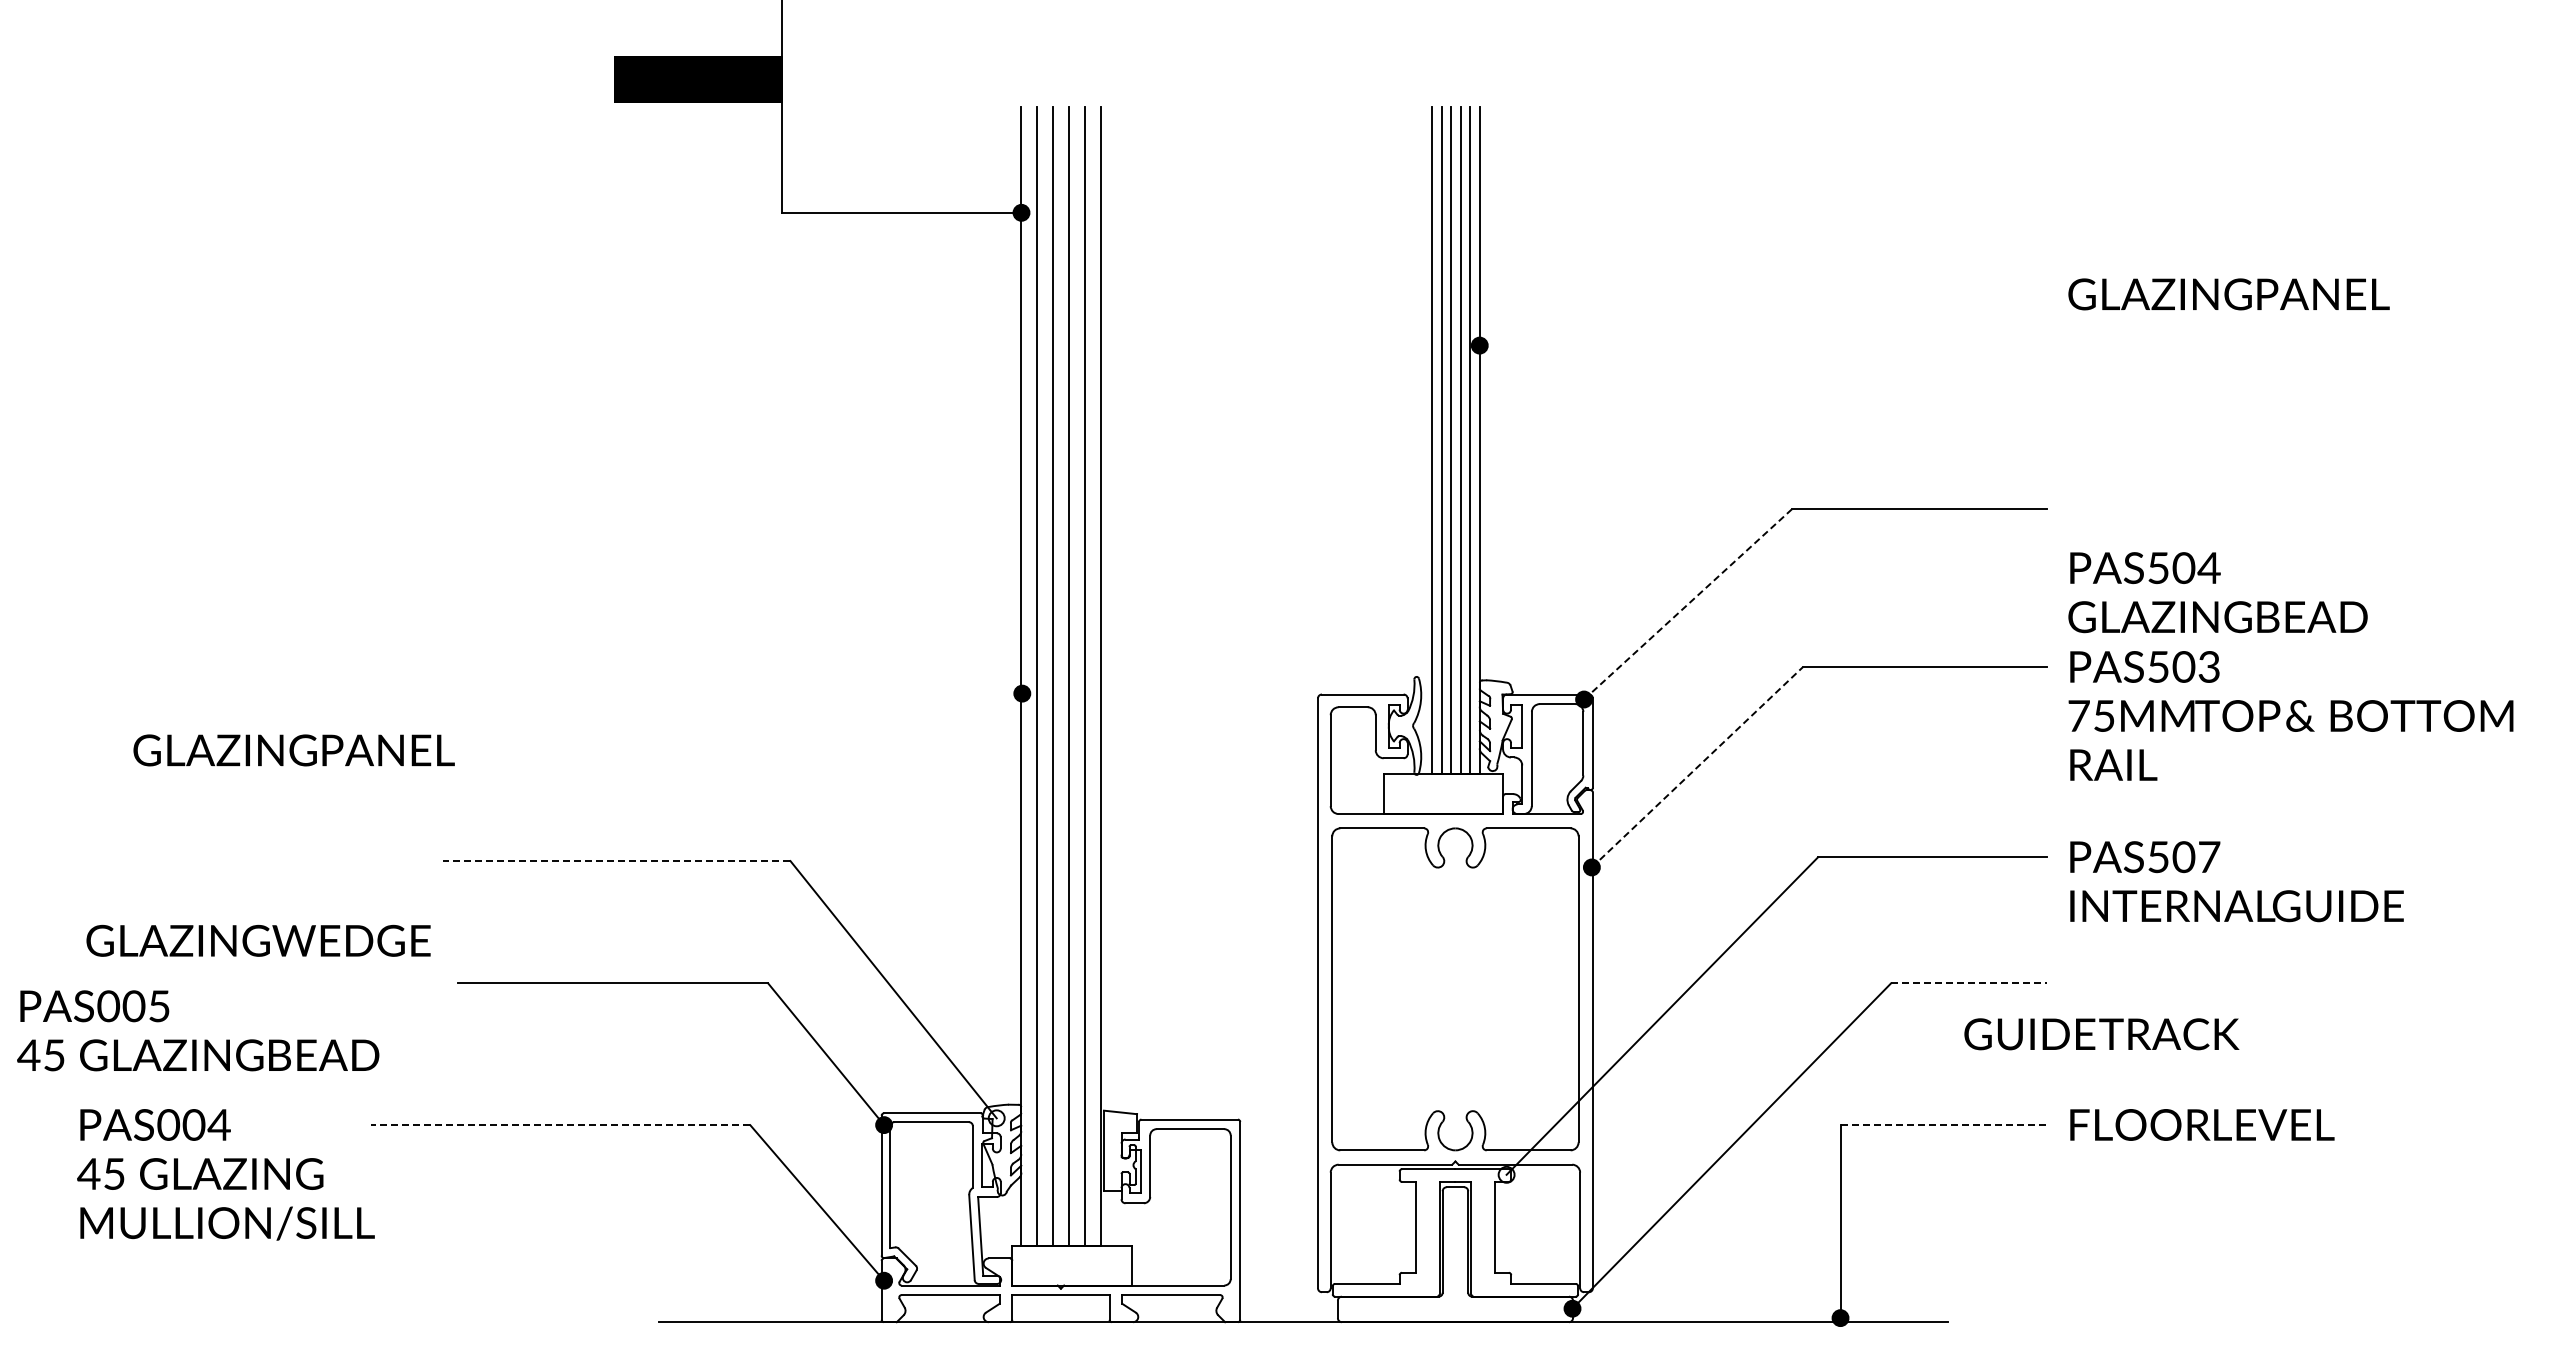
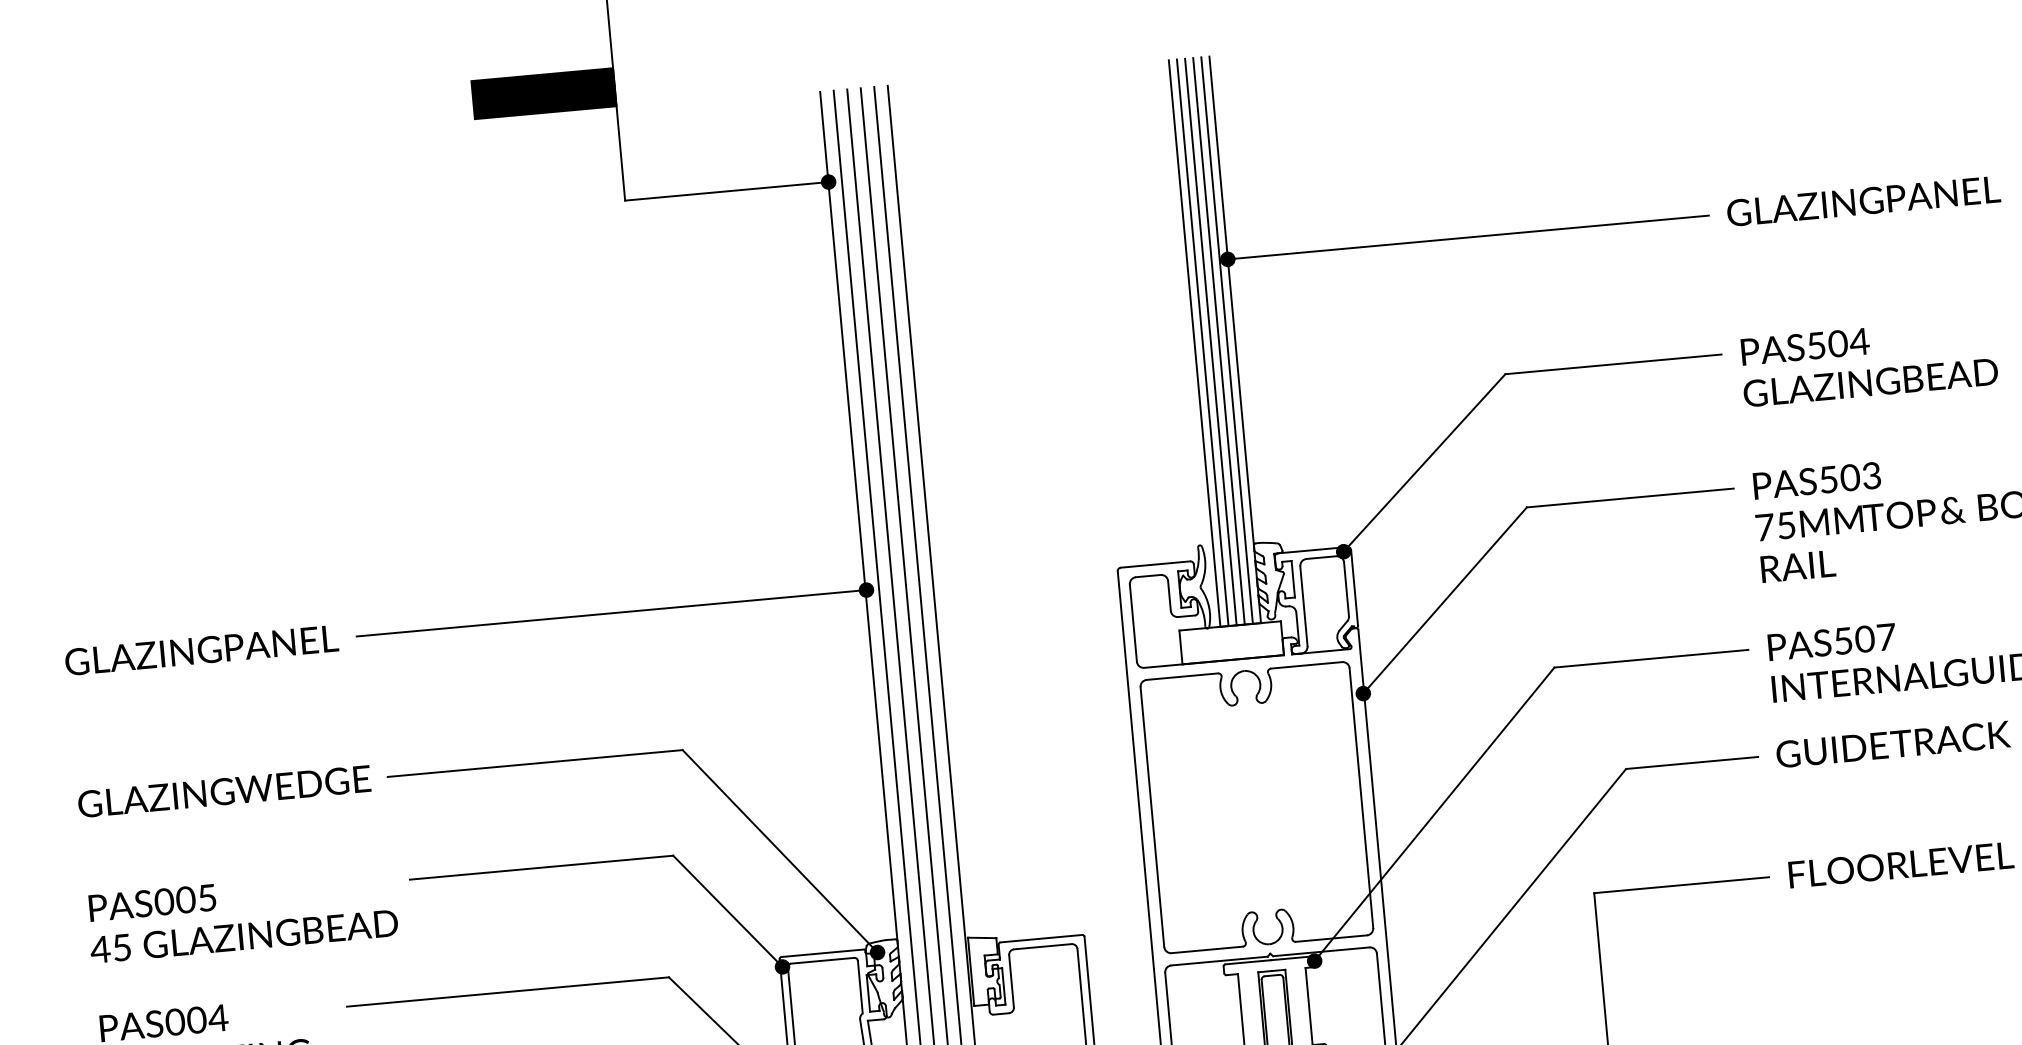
text: (2228, 294) -> (1863, 201), moved
line: (1762, 345) -> (1467, 237), added
text: (2217, 592) -> (1868, 361), moved
line: (1688, 604) -> (1424, 462), dashed -> solid
line: (721, 693) -> (611, 613), added
text: (293, 750) -> (201, 650), moved
line: (1697, 767) -> (1445, 600), dashed -> solid
line: (616, 861) -> (535, 763), dashed -> solid
text: (258, 940) -> (224, 791), moved
line: (1968, 983) -> (1691, 763), dashed -> solid
text: (198, 1030) -> (242, 915), moved
text: (2101, 1034) -> (1893, 744), moved
fill: (996, 1118) -> (877, 952), added
line: (560, 1125) -> (507, 992), dashed -> solid
line: (1944, 1125) -> (1682, 885), dashed -> solid
fill: (1506, 1174) -> (1314, 960), added

